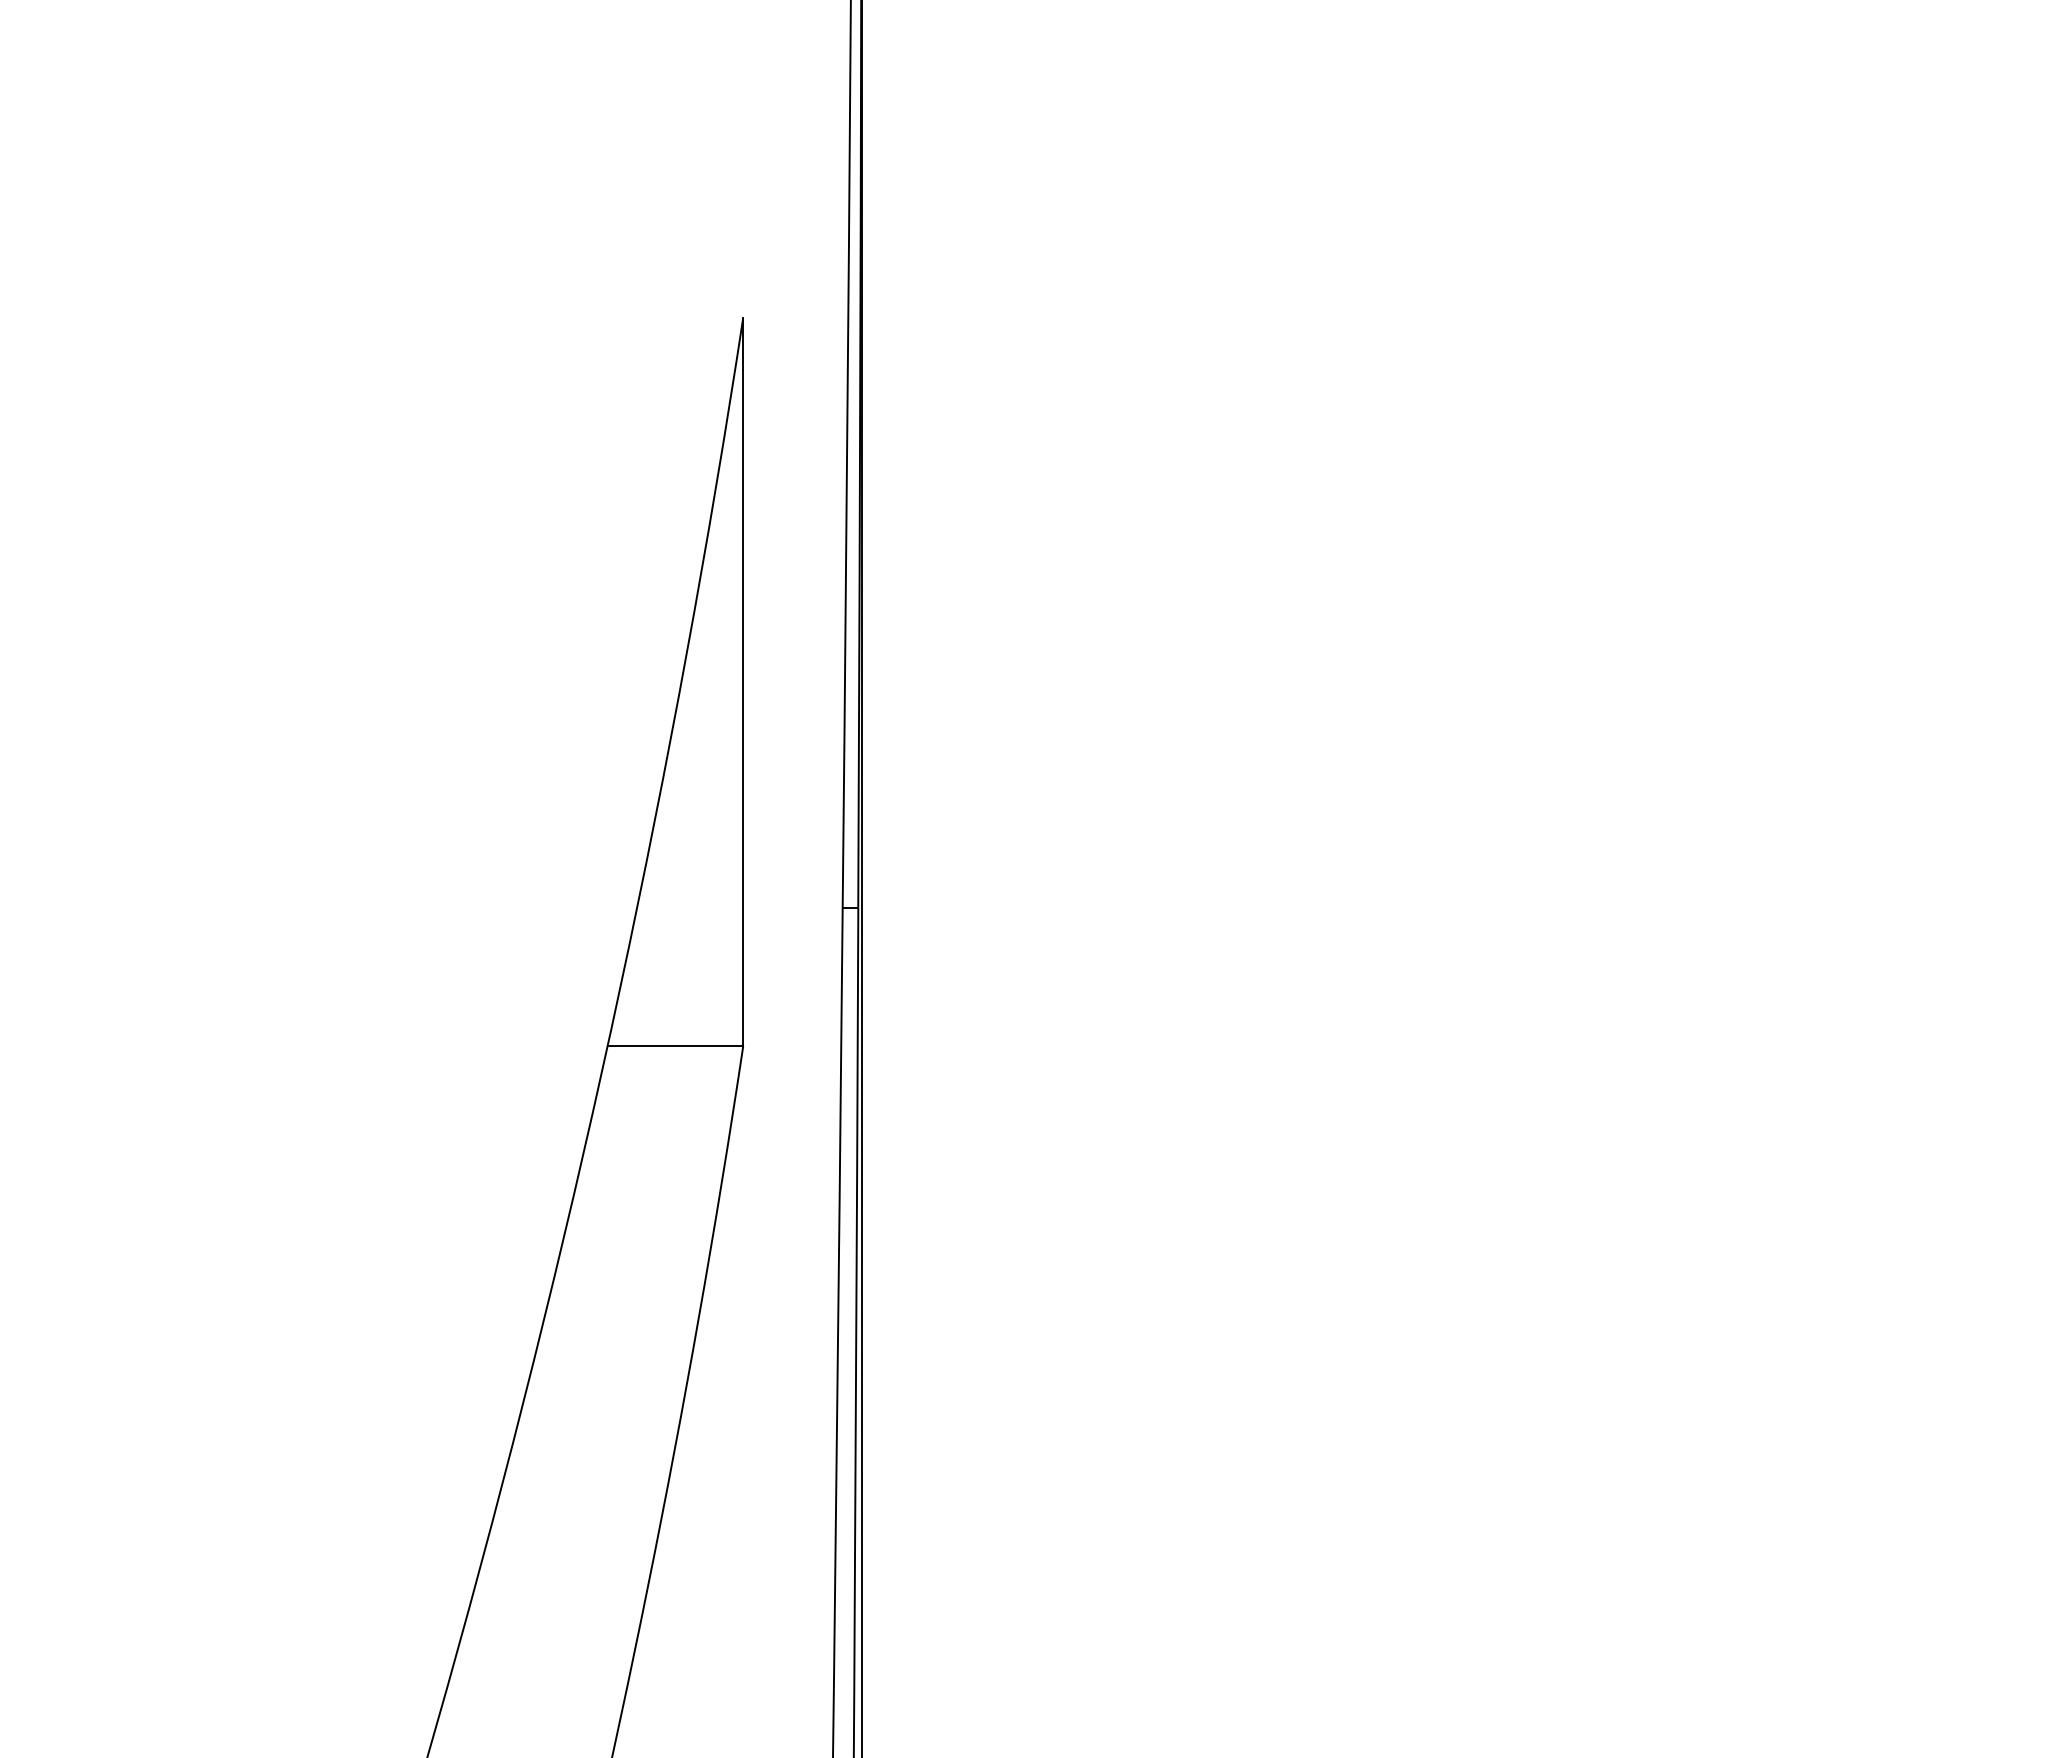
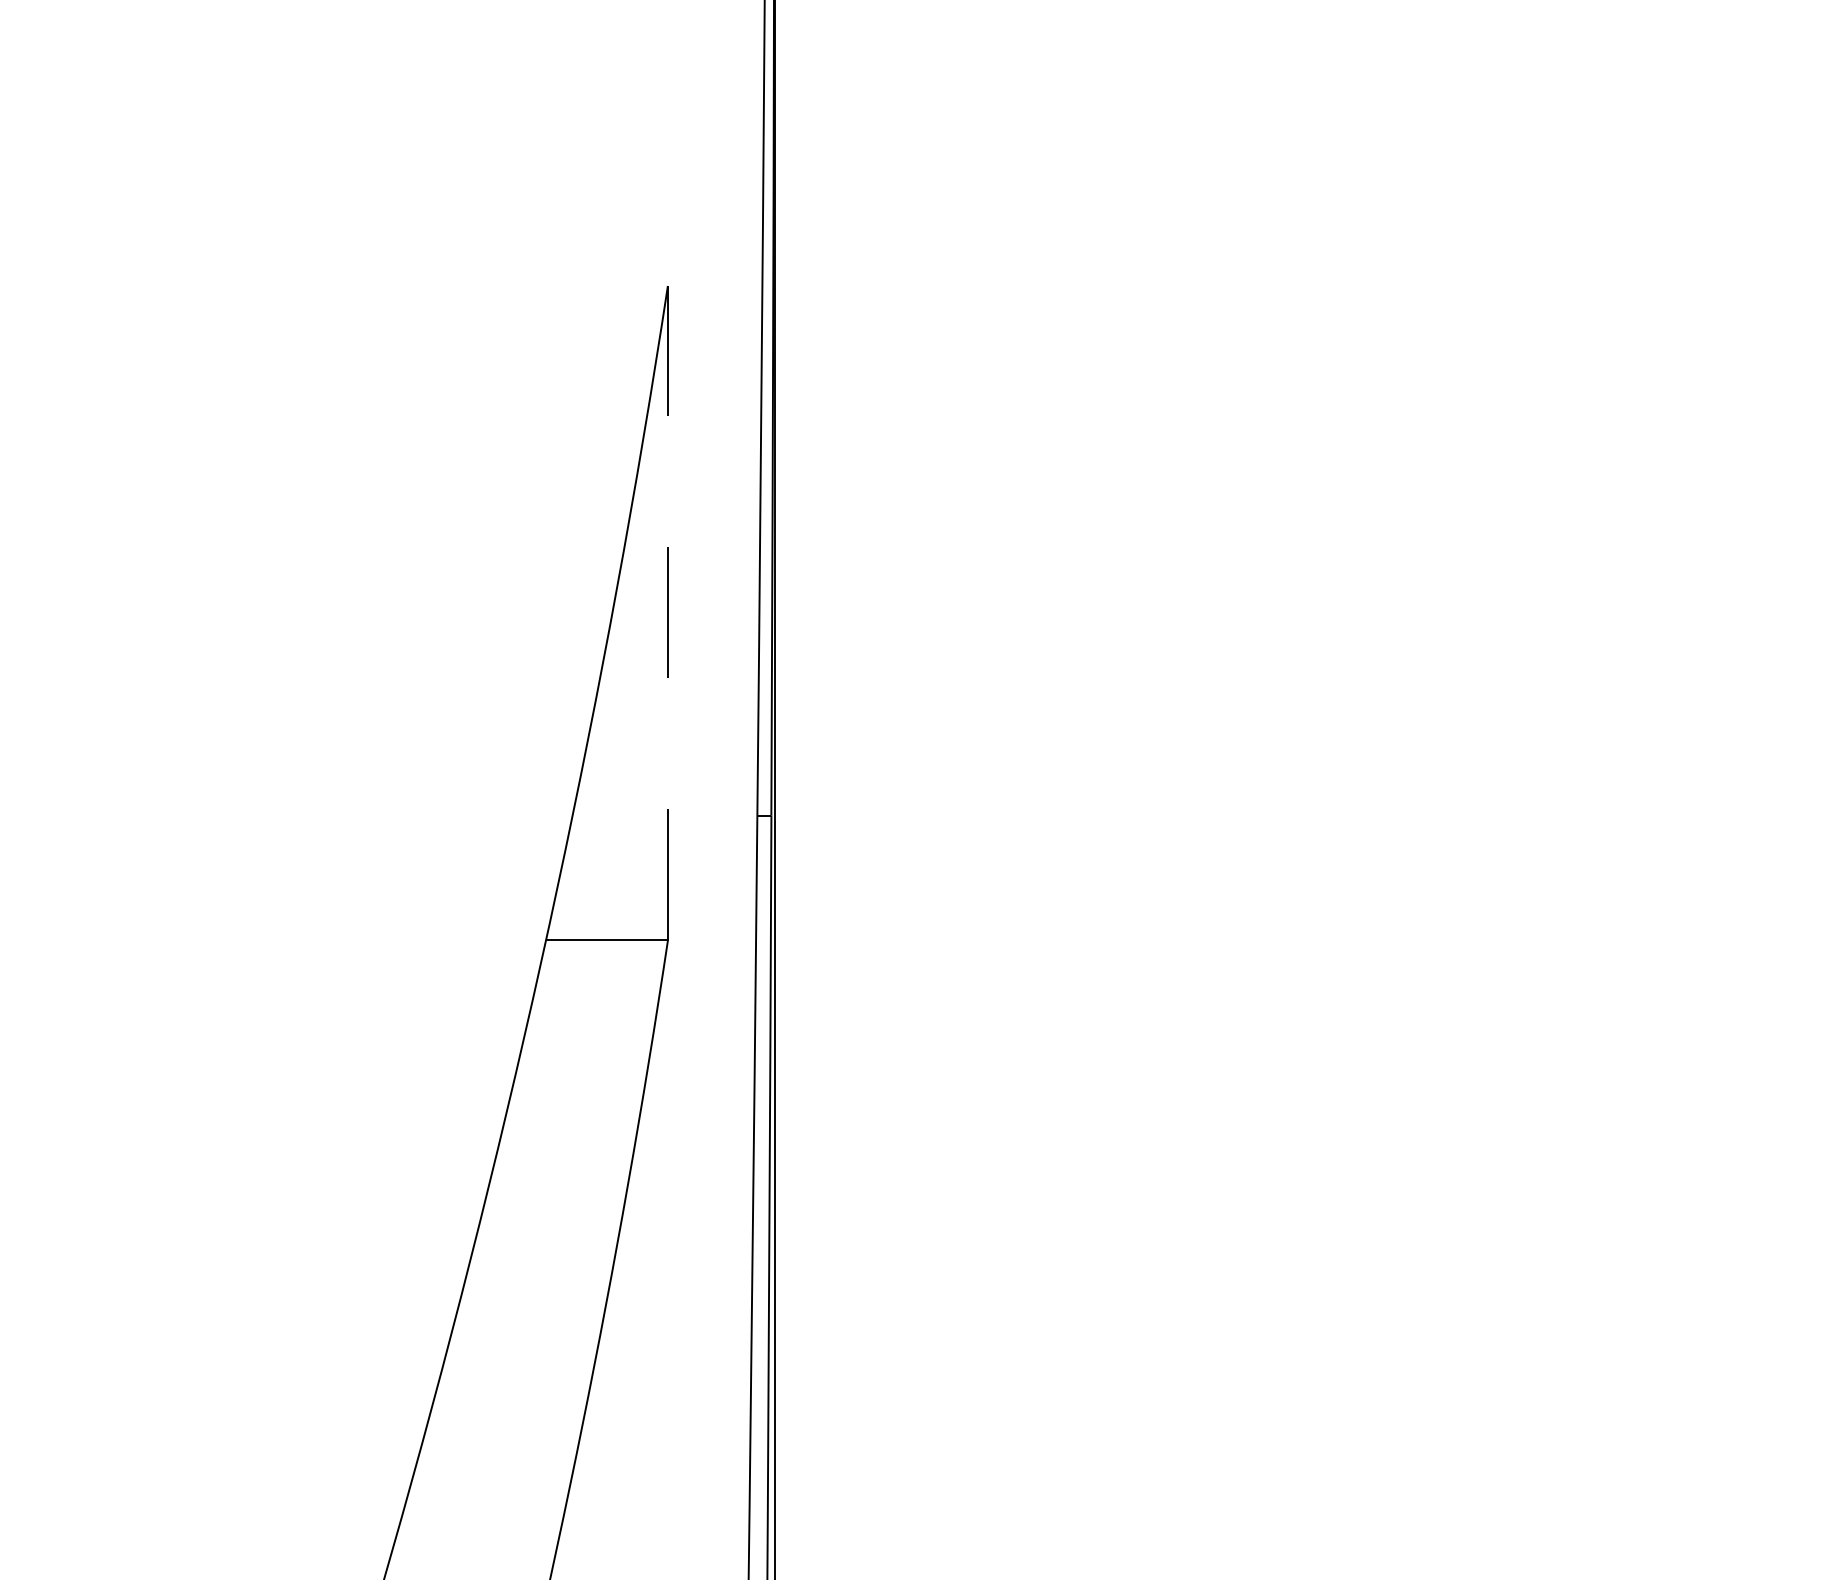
line: (743, 682) -> (668, 613), solid -> dashed

